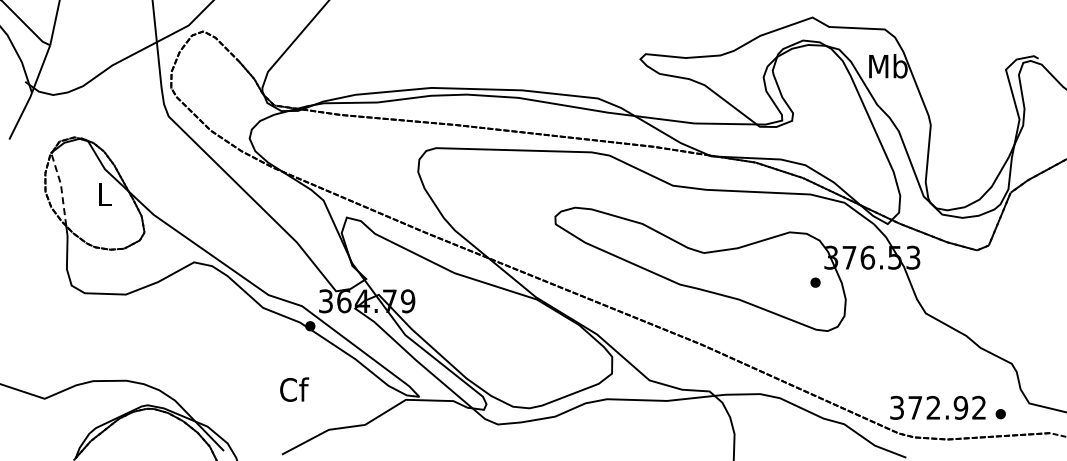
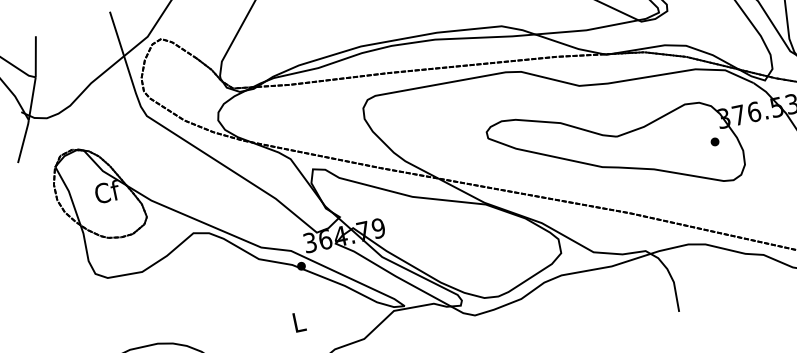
line: (61, 188) -> (70, 194), dashed -> solid
text: (104, 194) -> (106, 192), L -> Cf
text: (294, 389) -> (299, 321), Cf -> L

